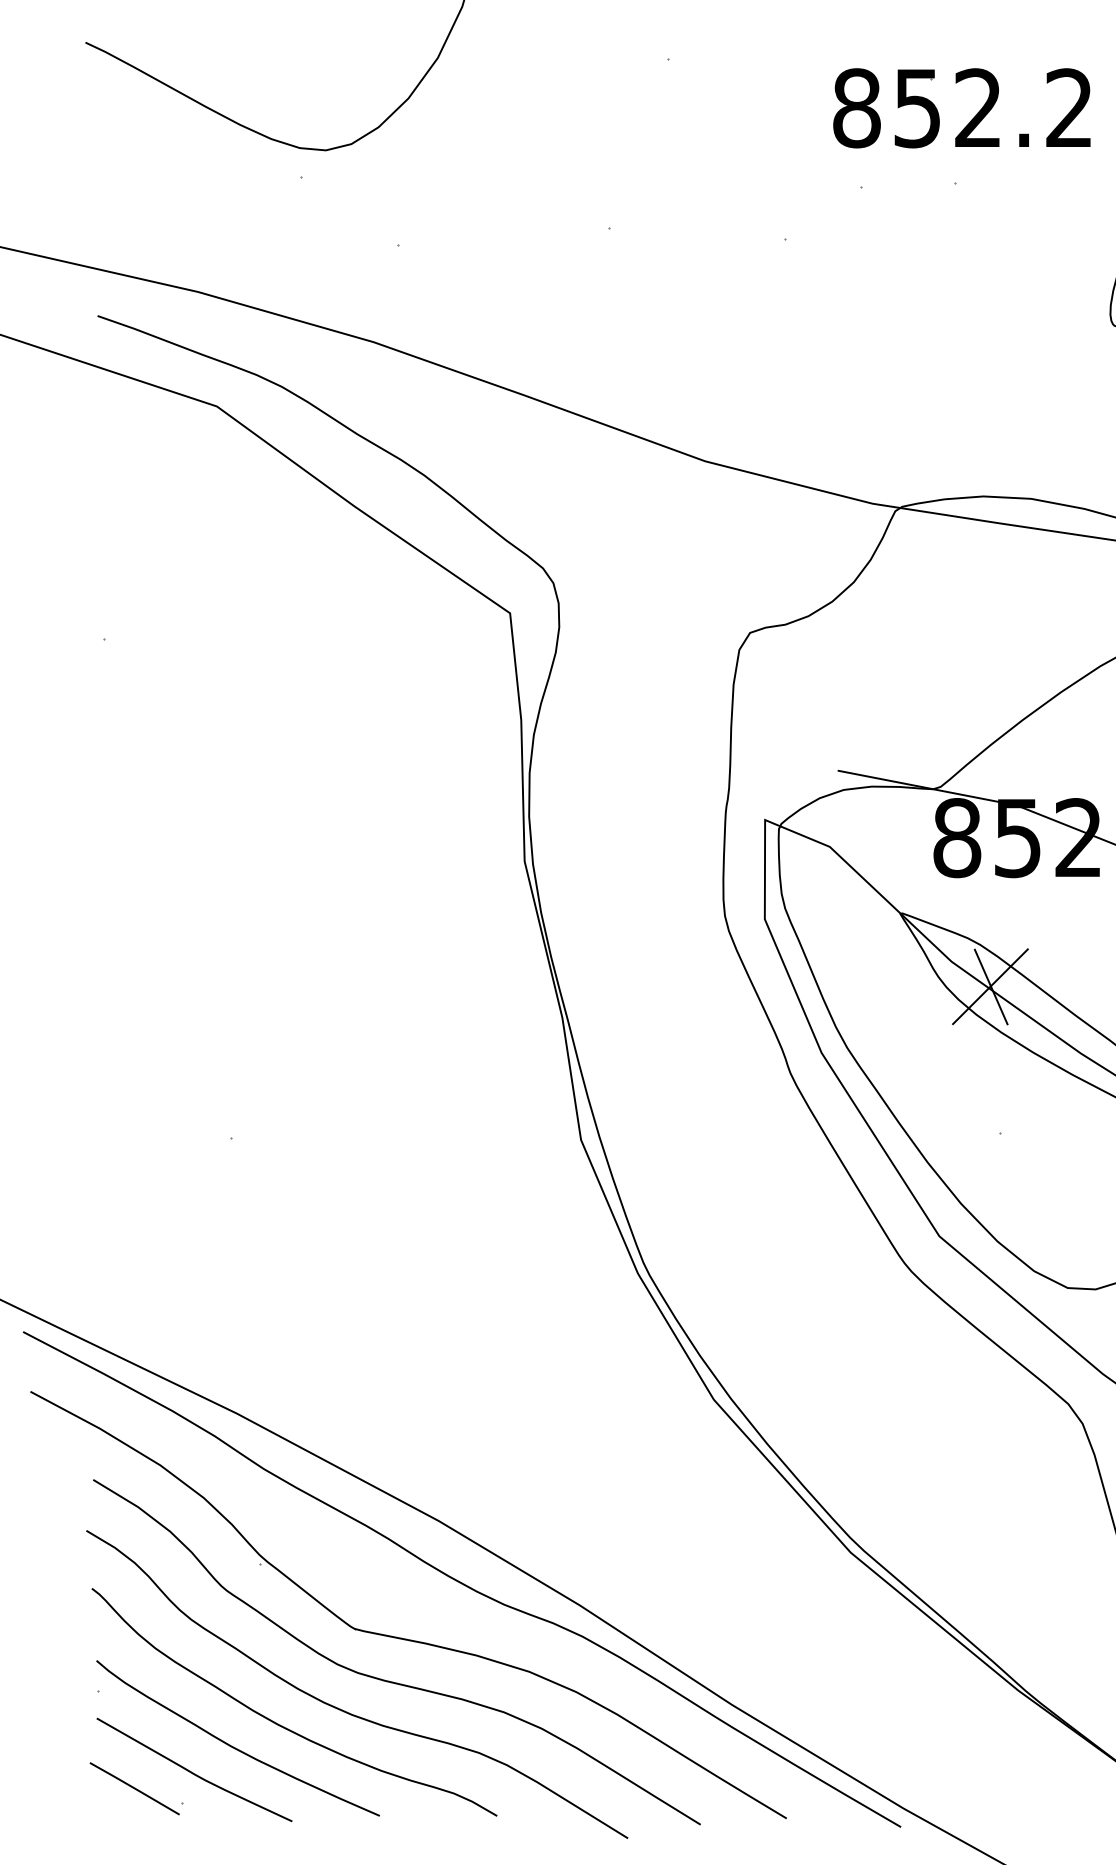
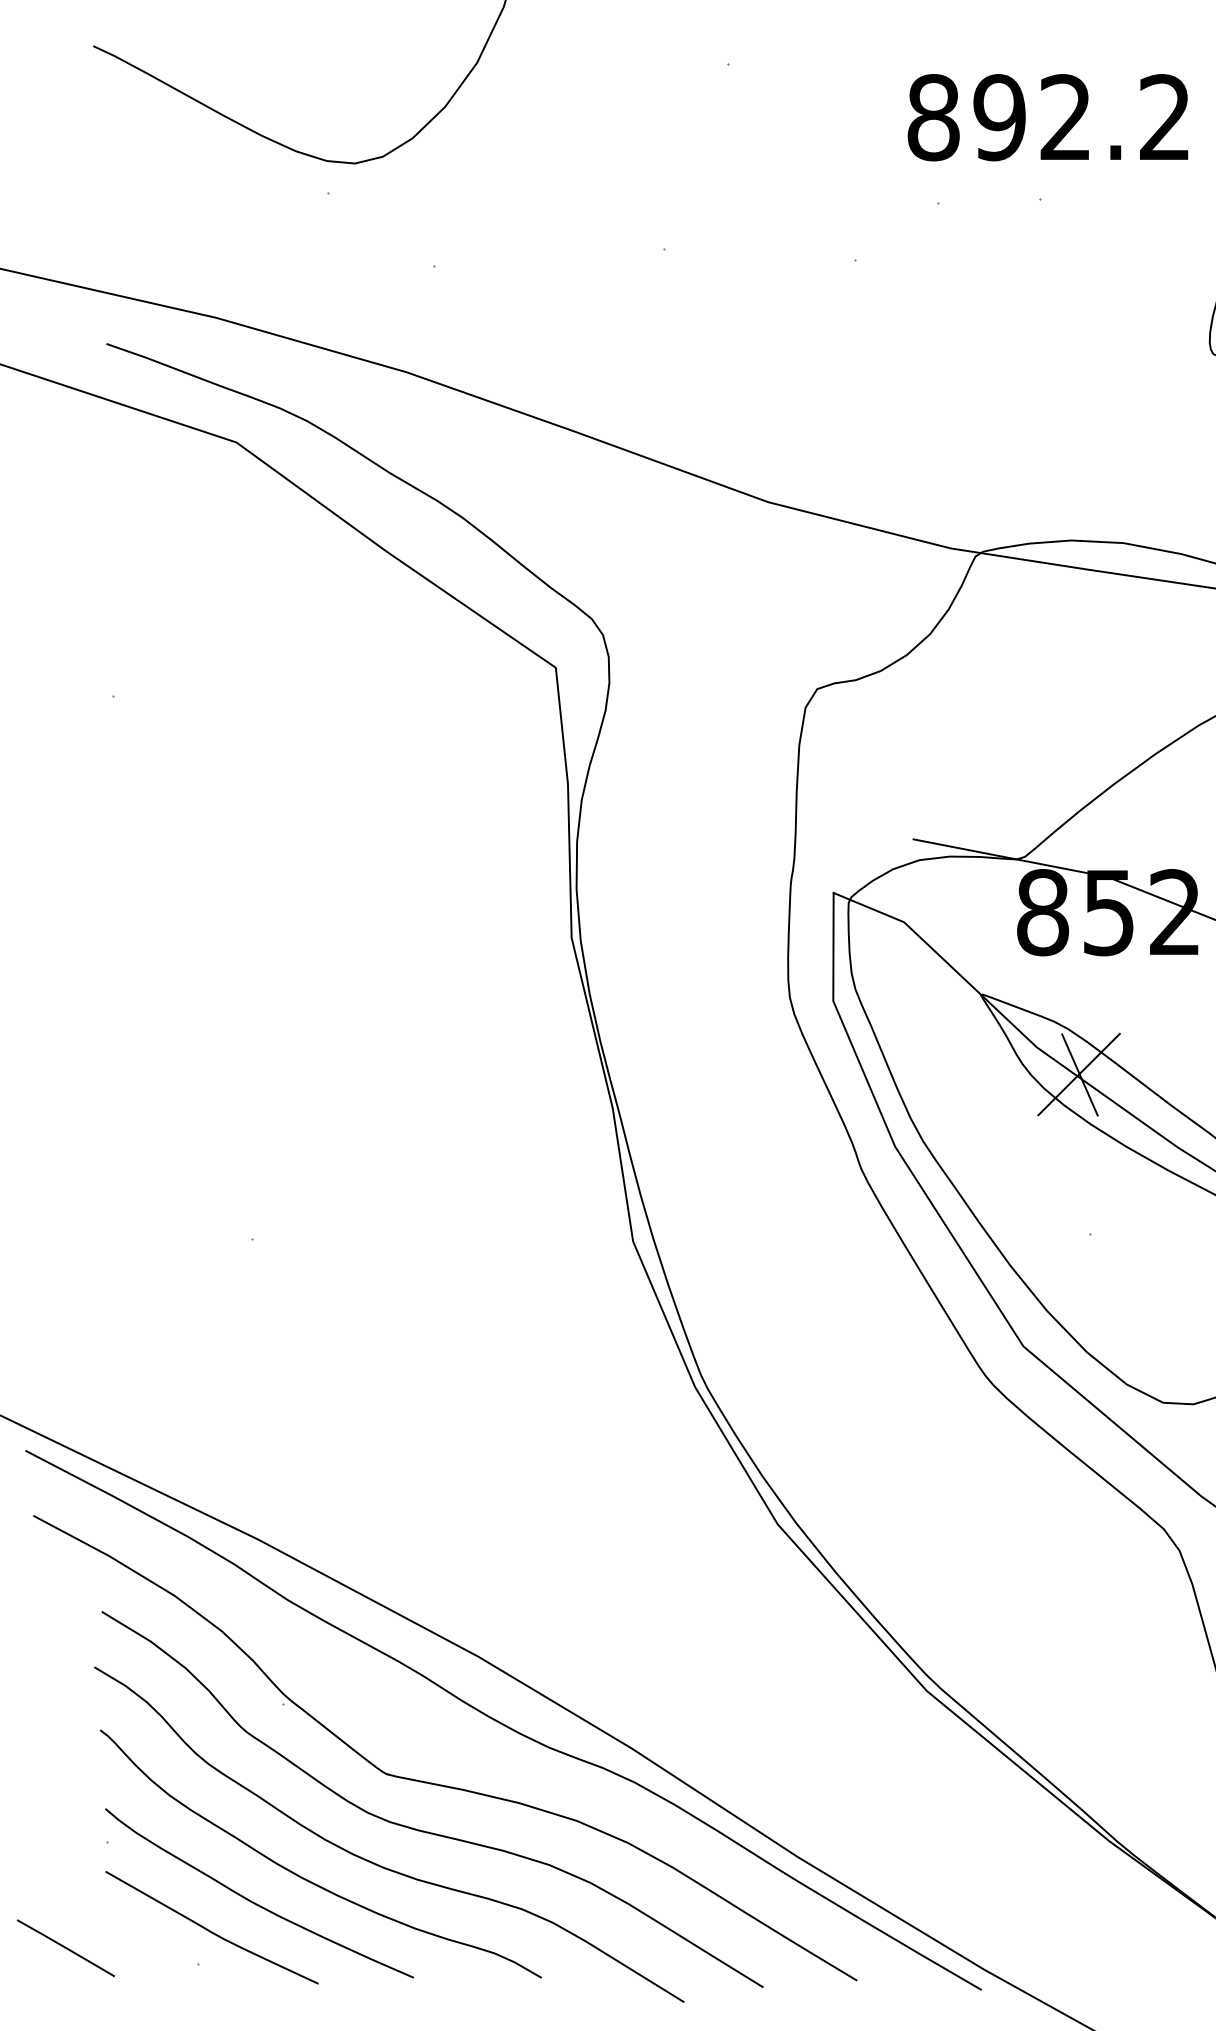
text: (917, 108) -> (999, 117), 852.2 -> 892.2
line: (134, 1788) -> (65, 1948), moved

